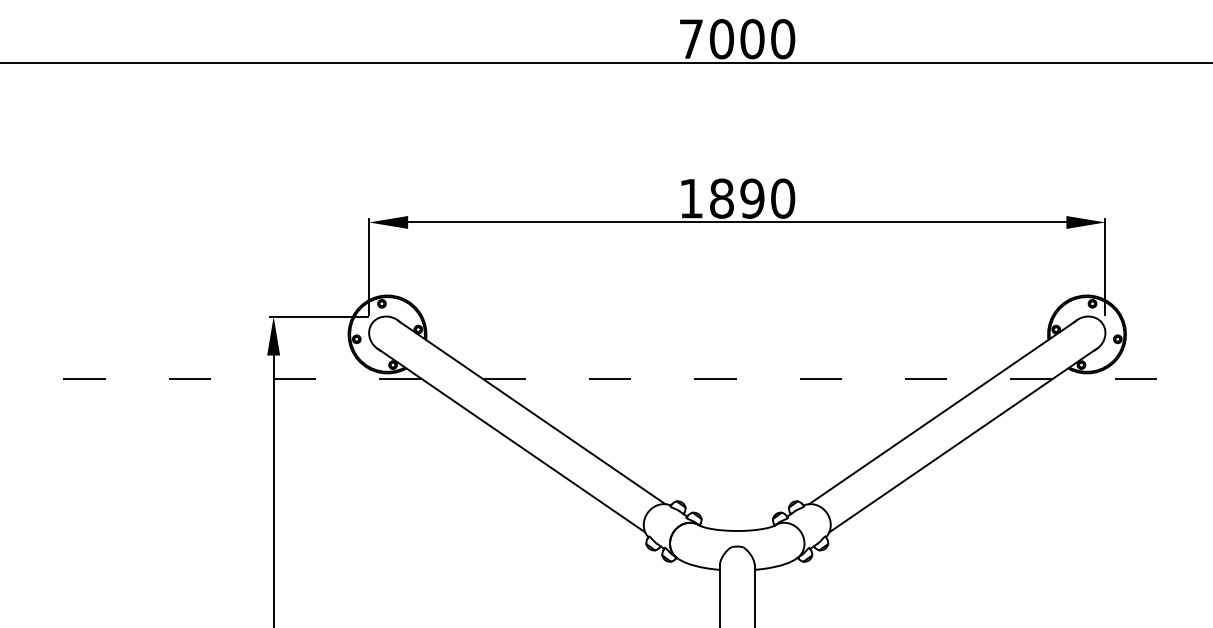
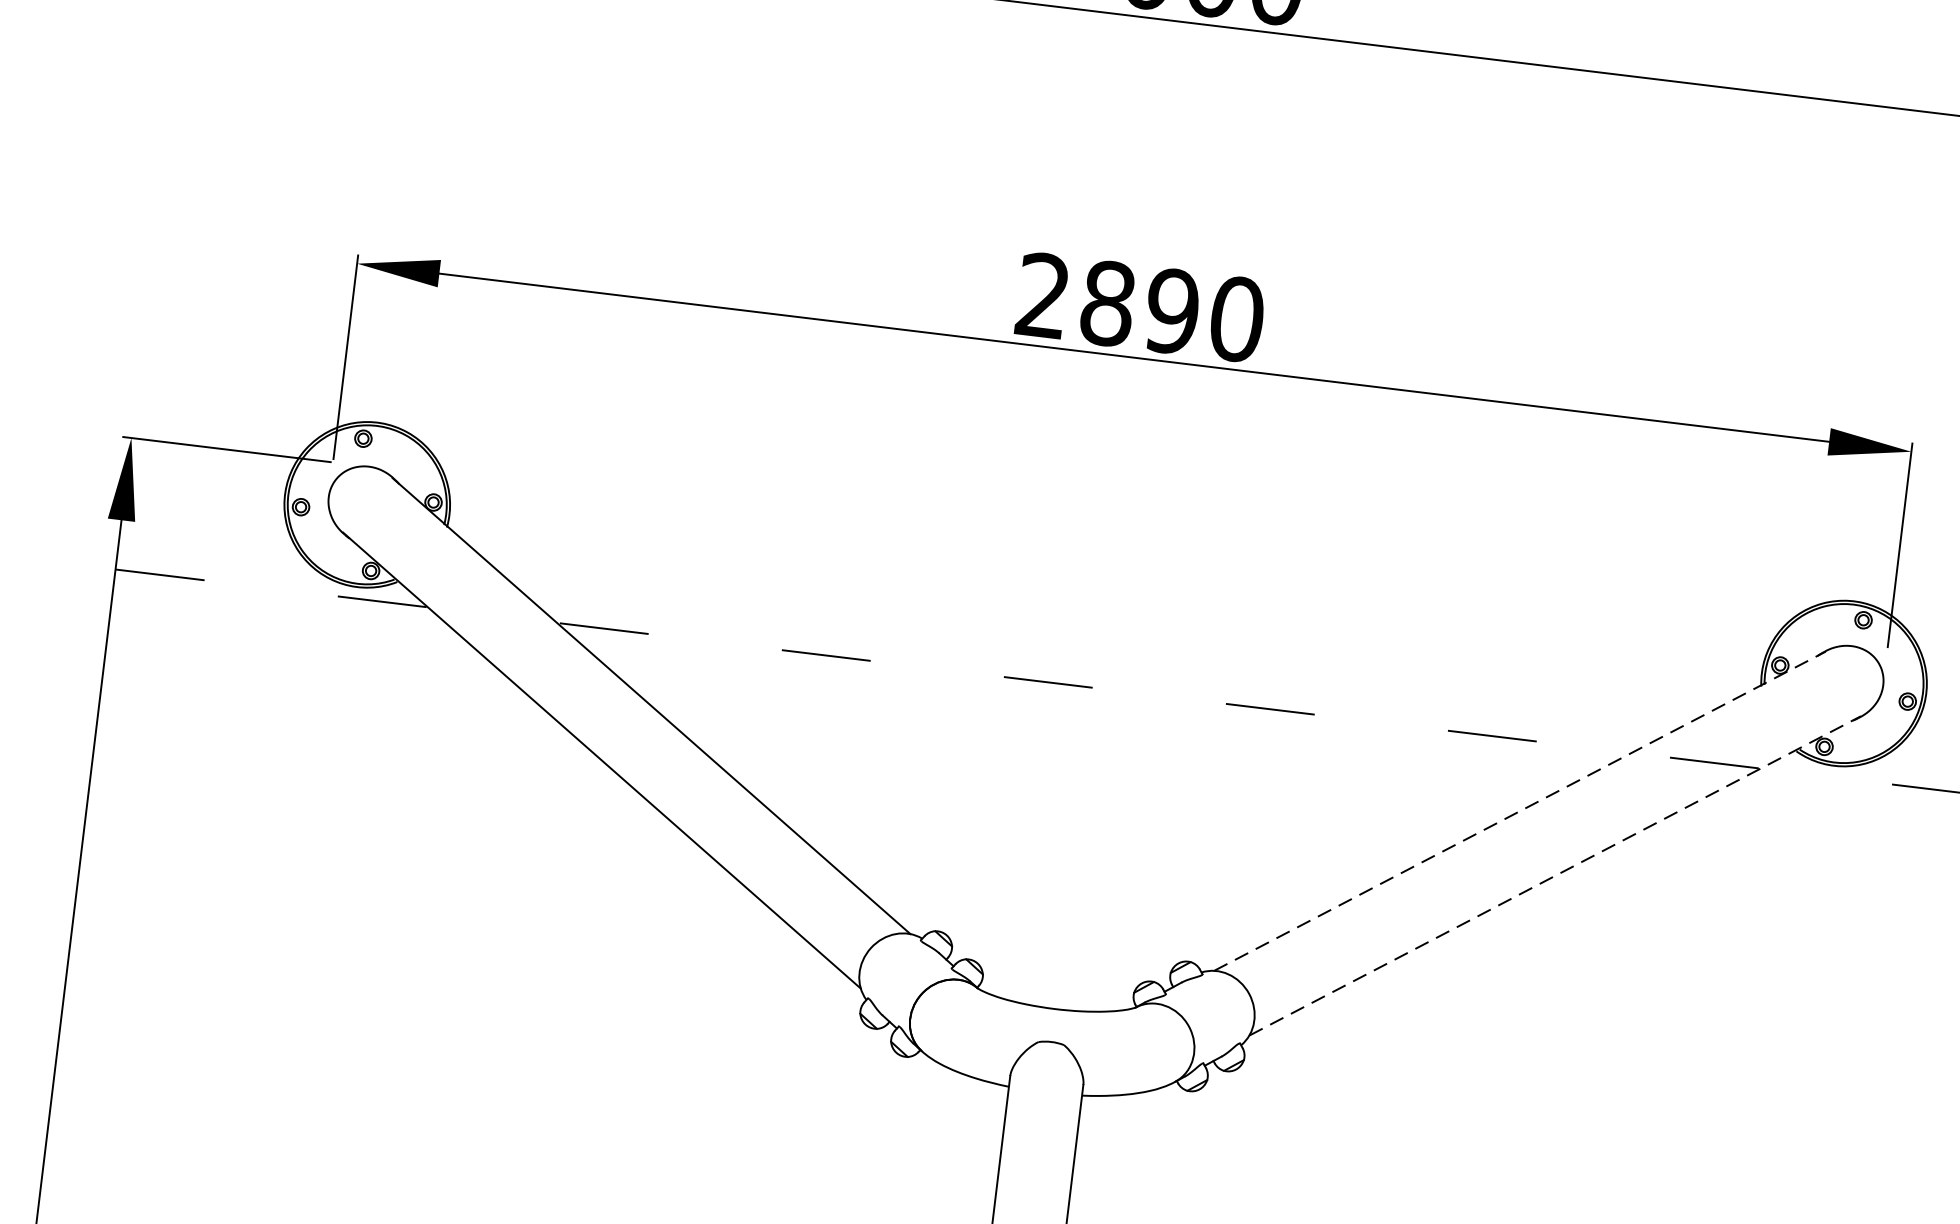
text: (690, 198) -> (1041, 295), 1890 -> 2890
line: (943, 412) -> (1521, 811), solid -> dashed
line: (963, 440) -> (1556, 875), solid -> dashed

